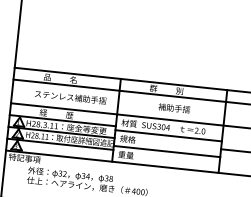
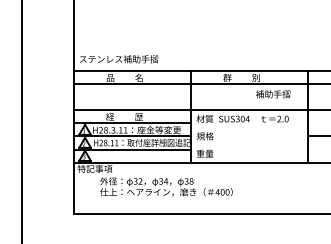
text: (71, 97) -> (119, 59), moved
text: (174, 108) -> (273, 94), moved
line: (168, 135) -> (248, 127), removed
line: (166, 151) -> (248, 145), removed

